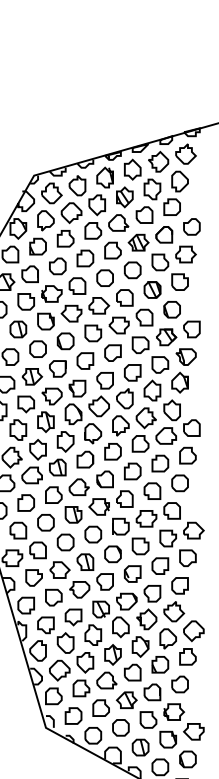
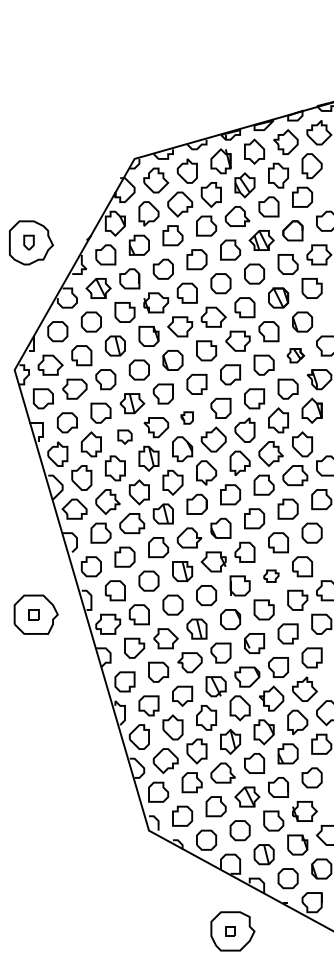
part: (166, 337) -> (295, 355), size x0.7
part: (76, 388) -> (186, 417), size x0.6
part: (25, 403) -> (124, 436), size x0.7
part: (146, 518) -> (271, 575), size x0.6

